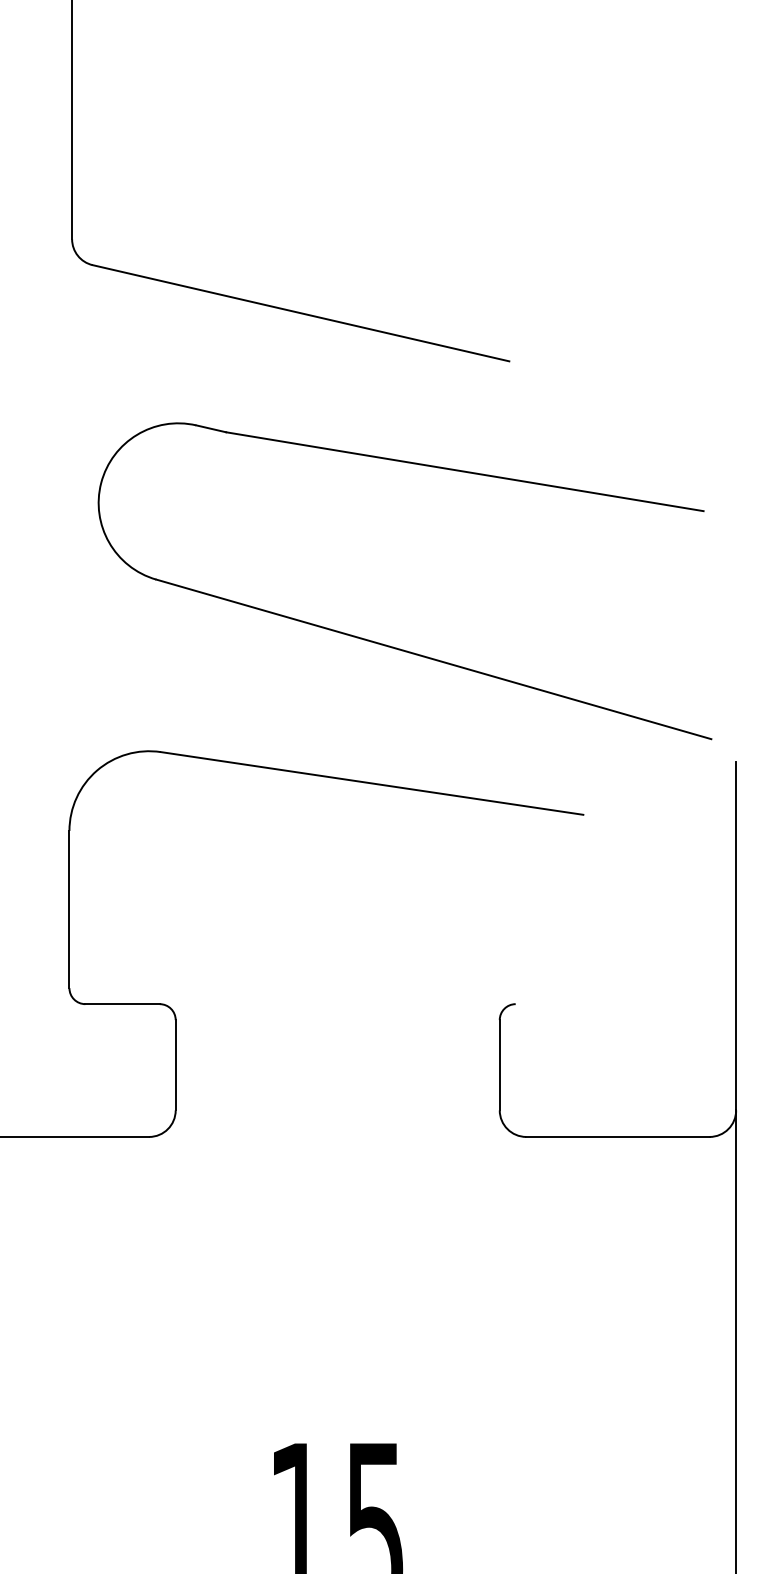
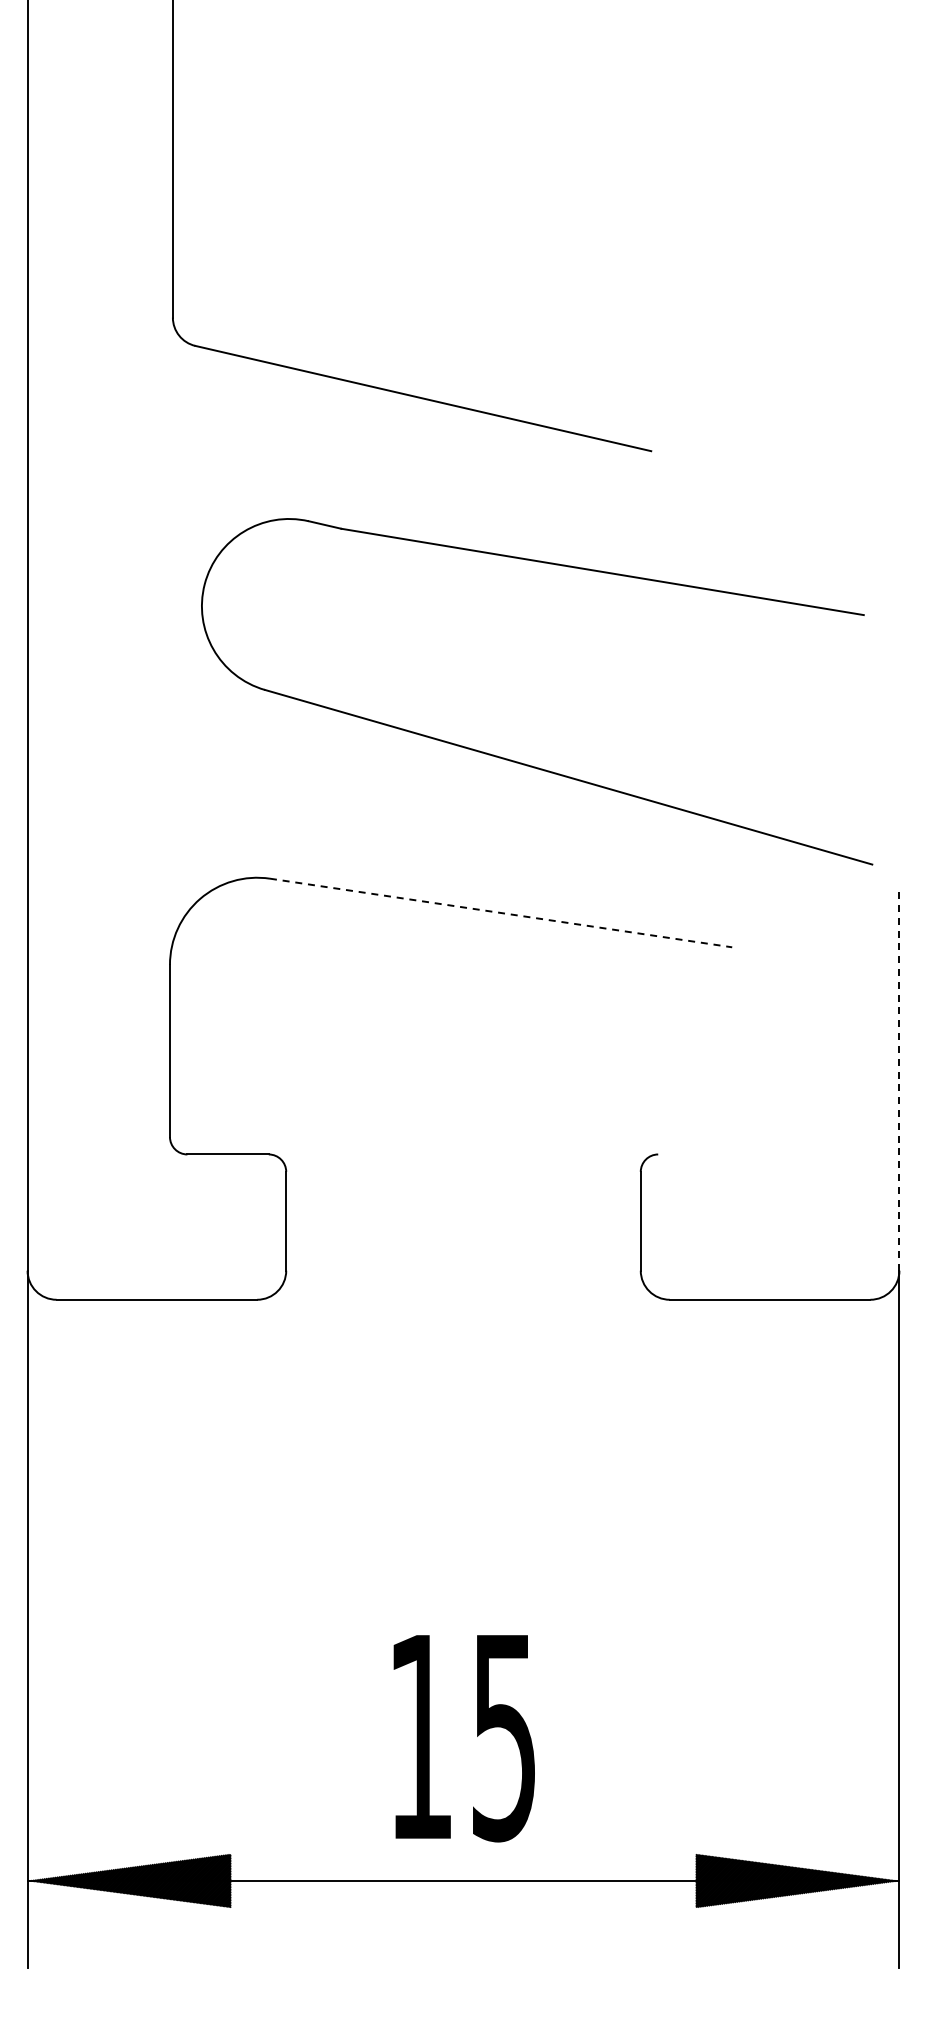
line: (372, 783) -> (501, 913), solid -> dashed
line: (736, 935) -> (899, 1079), solid -> dashed

